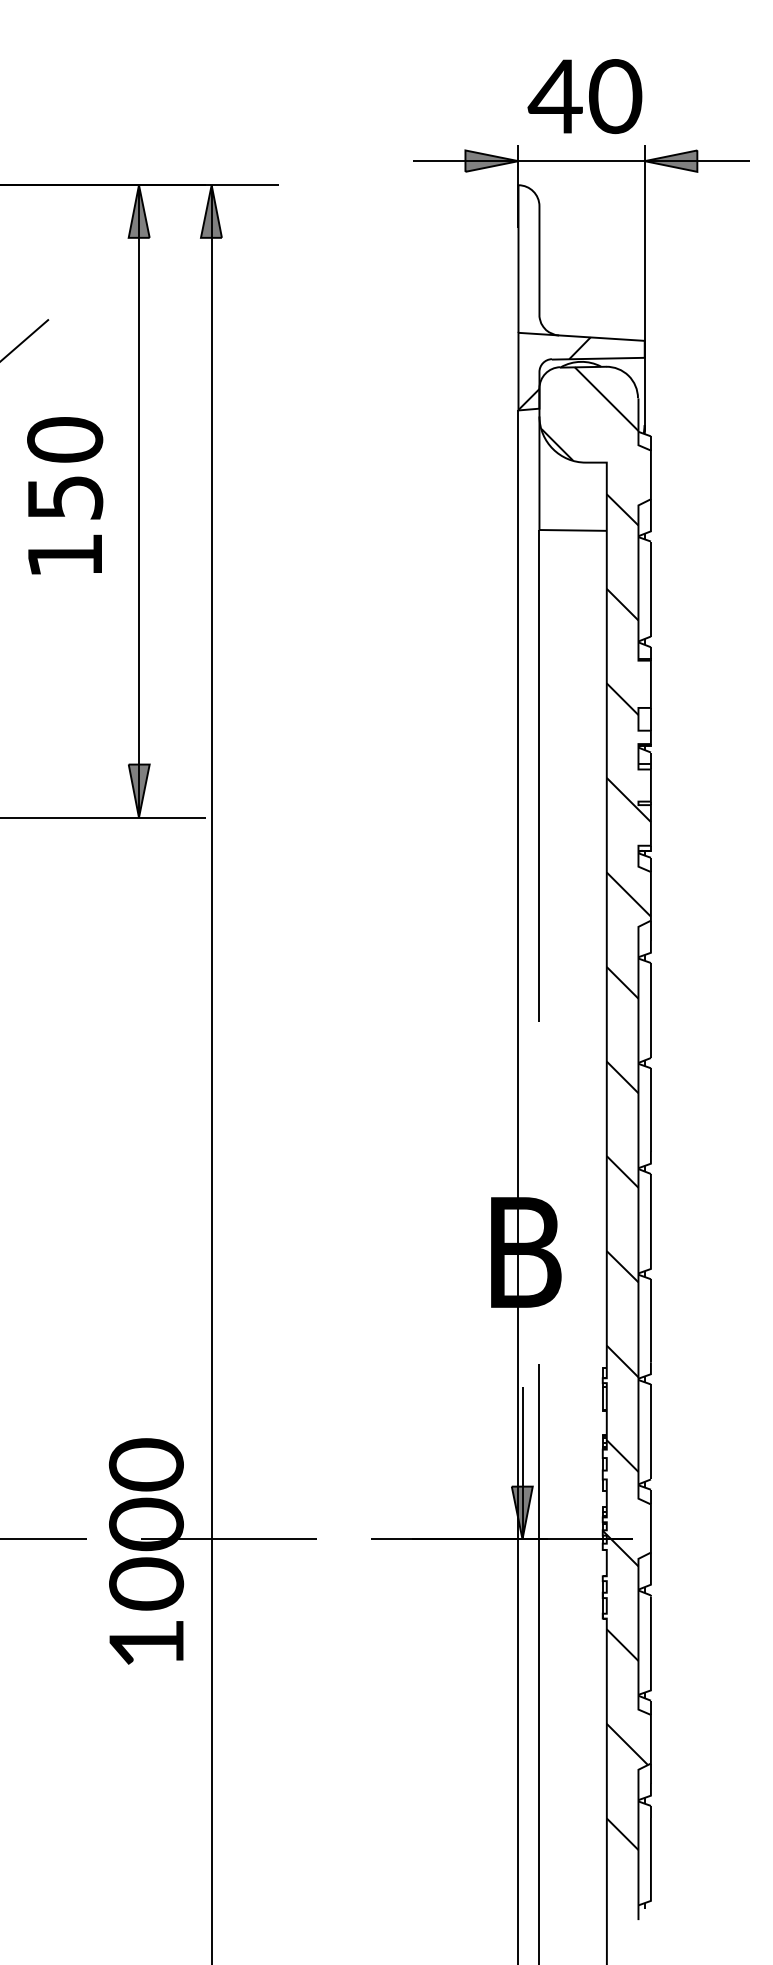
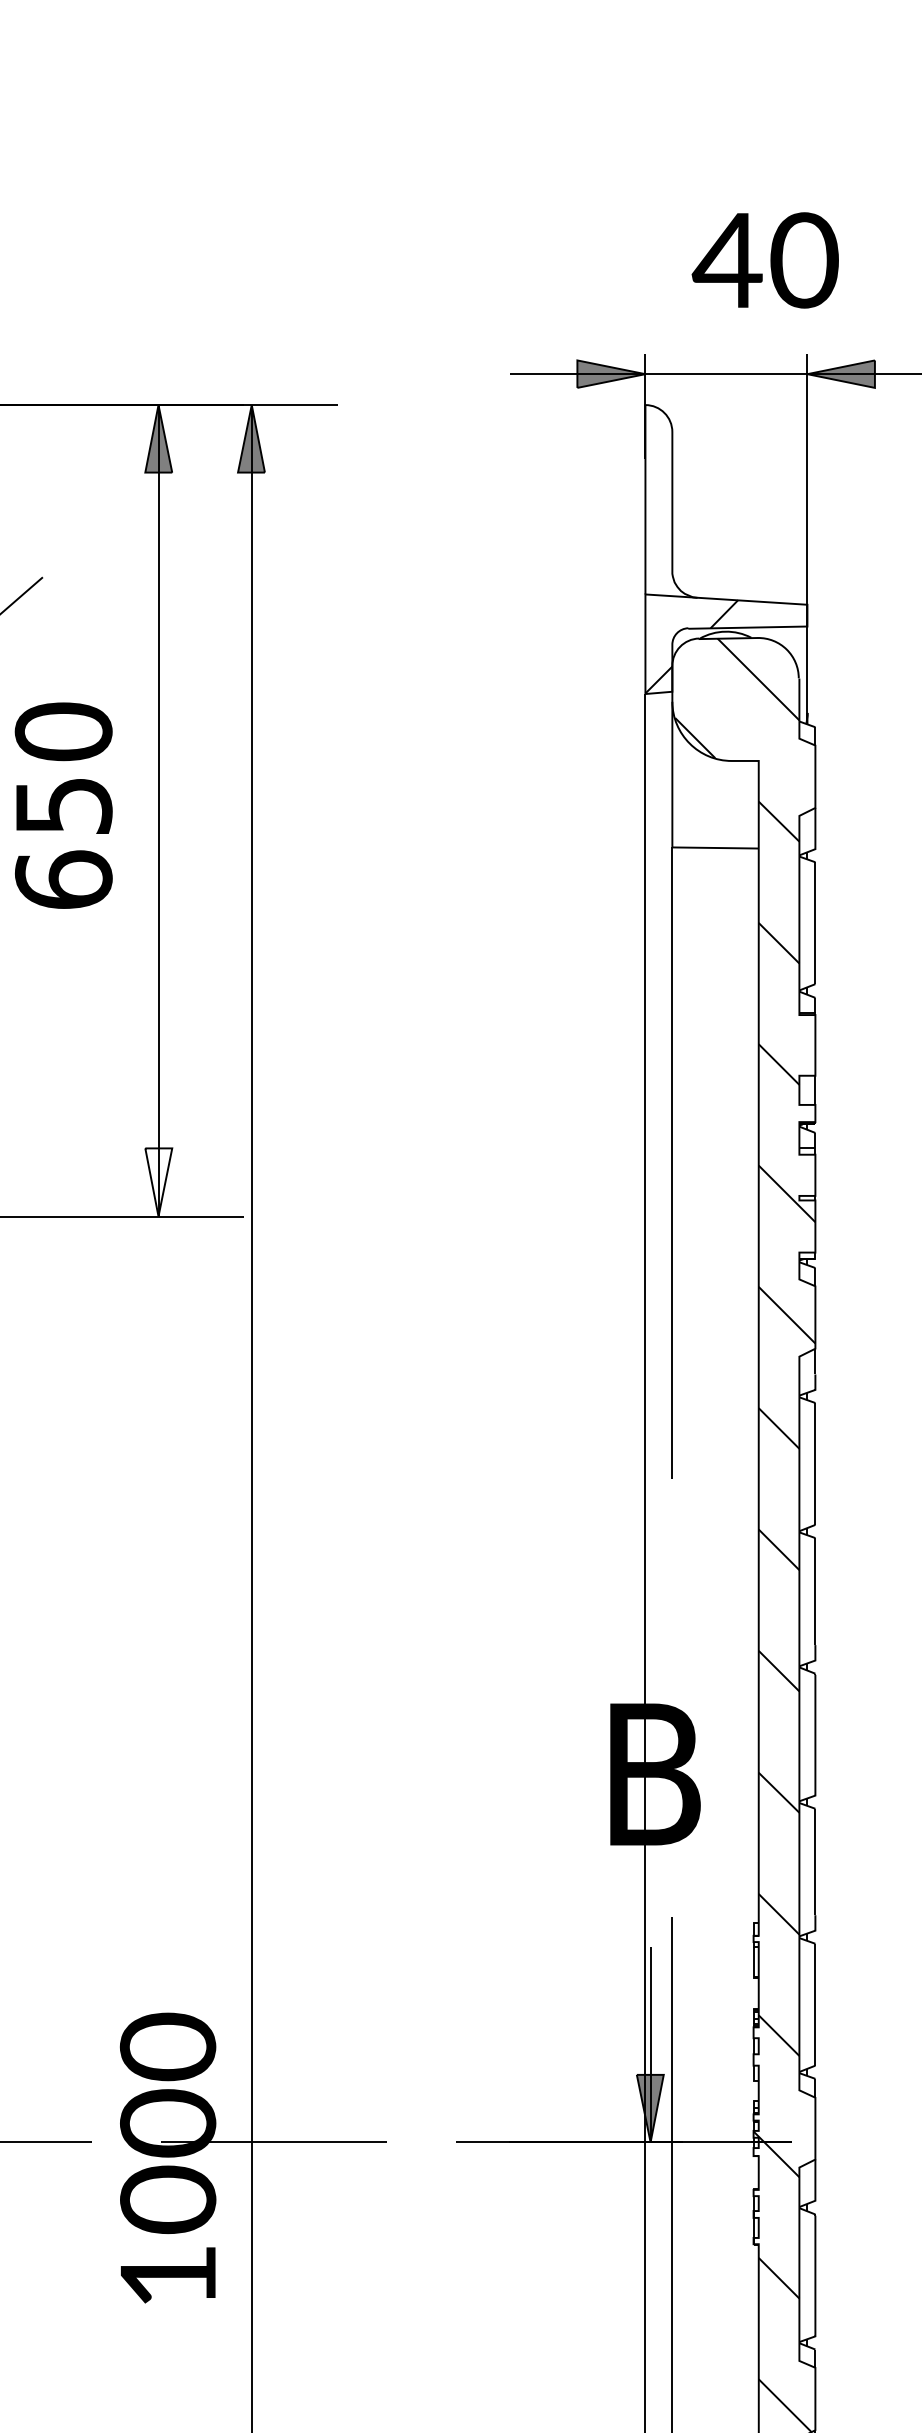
text: (584, 96) -> (764, 260), moved
text: (65, 554) -> (64, 878), 150 -> 650
fill: (138, 790) -> (157, 1181), removed

